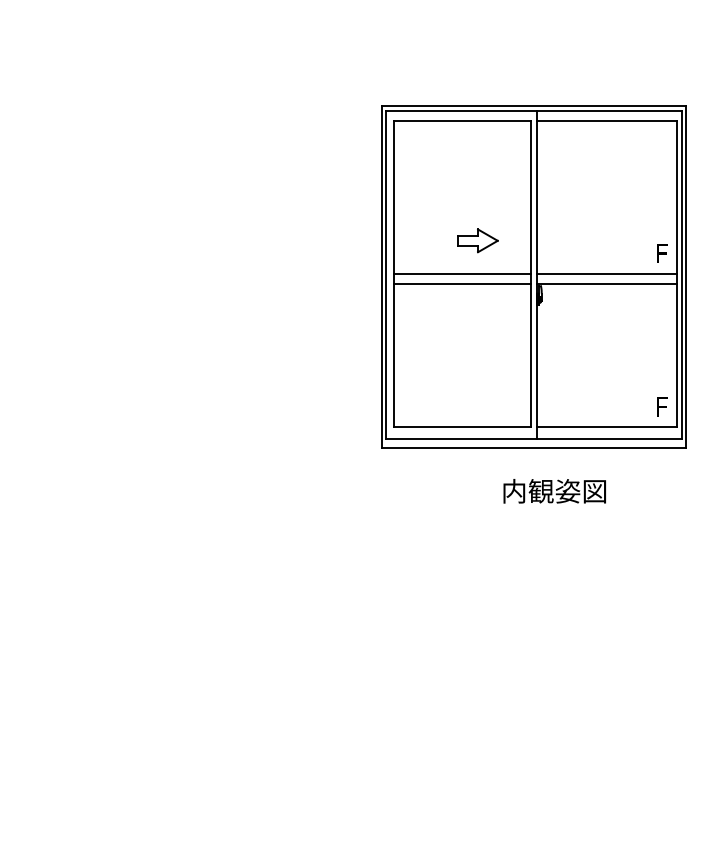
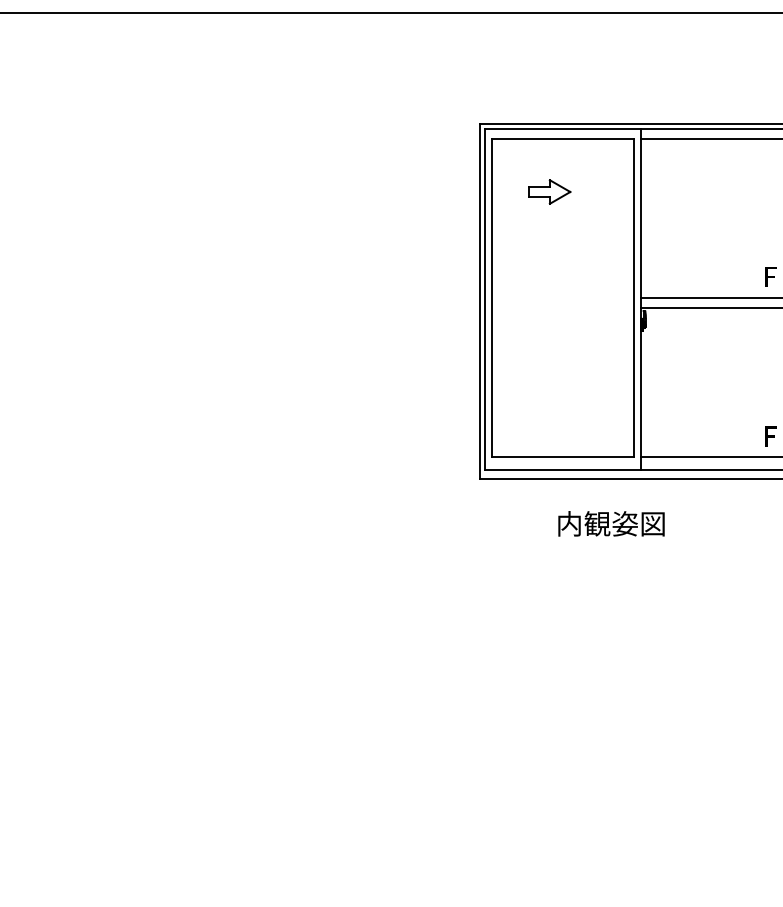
part: (477, 240) -> (549, 191), moved
line: (462, 274) -> (563, 298), removed
line: (462, 283) -> (563, 308), removed
text: (554, 490) -> (611, 523), moved

